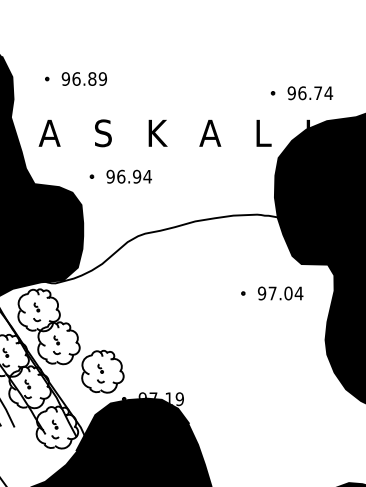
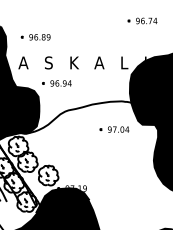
part: (301, 92) -> (142, 20), moved
part: (271, 293) -> (114, 129), moved

